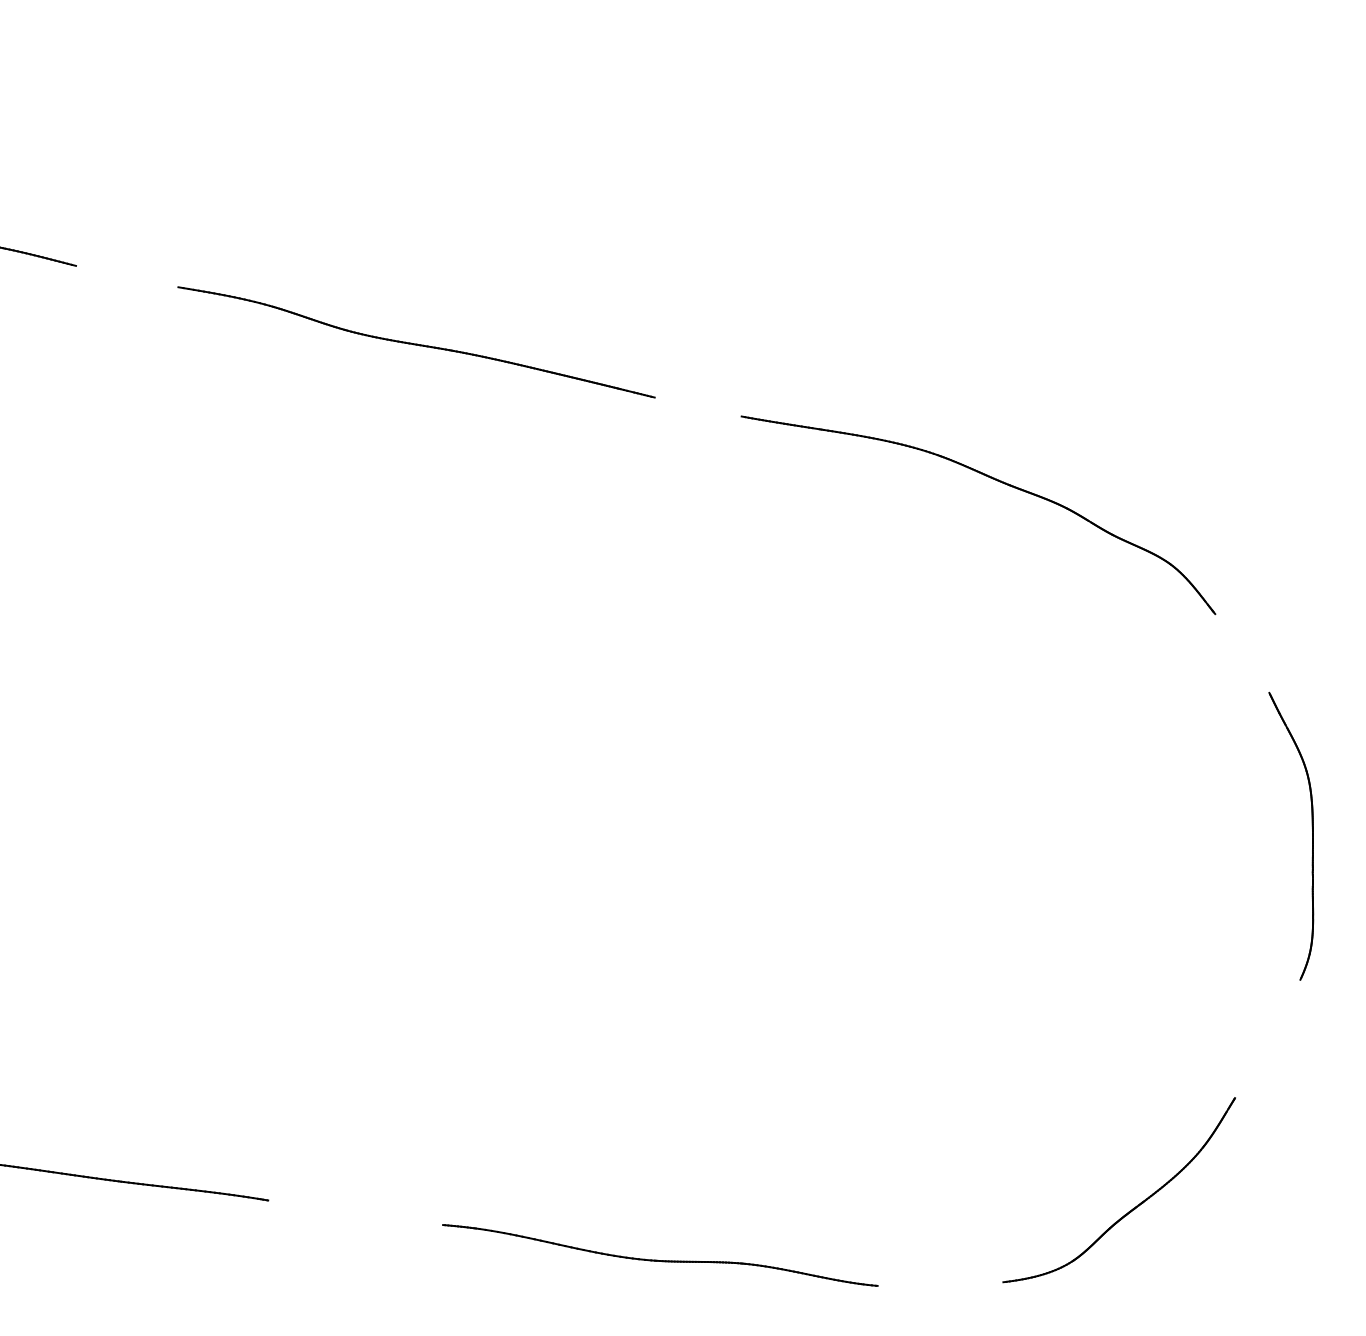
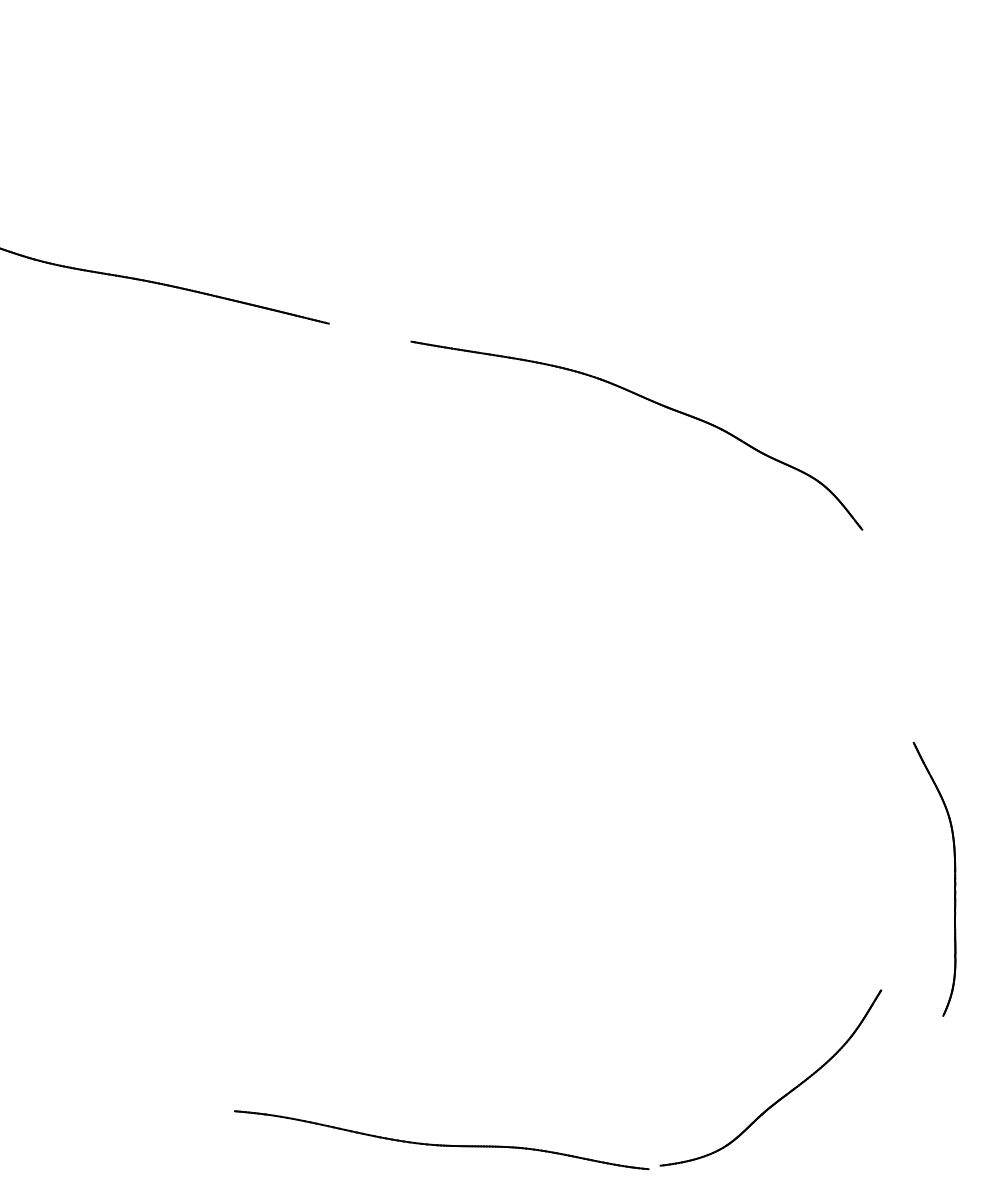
part: (1312, 835) -> (954, 878), moved
part: (660, 1255) -> (441, 1140), moved

